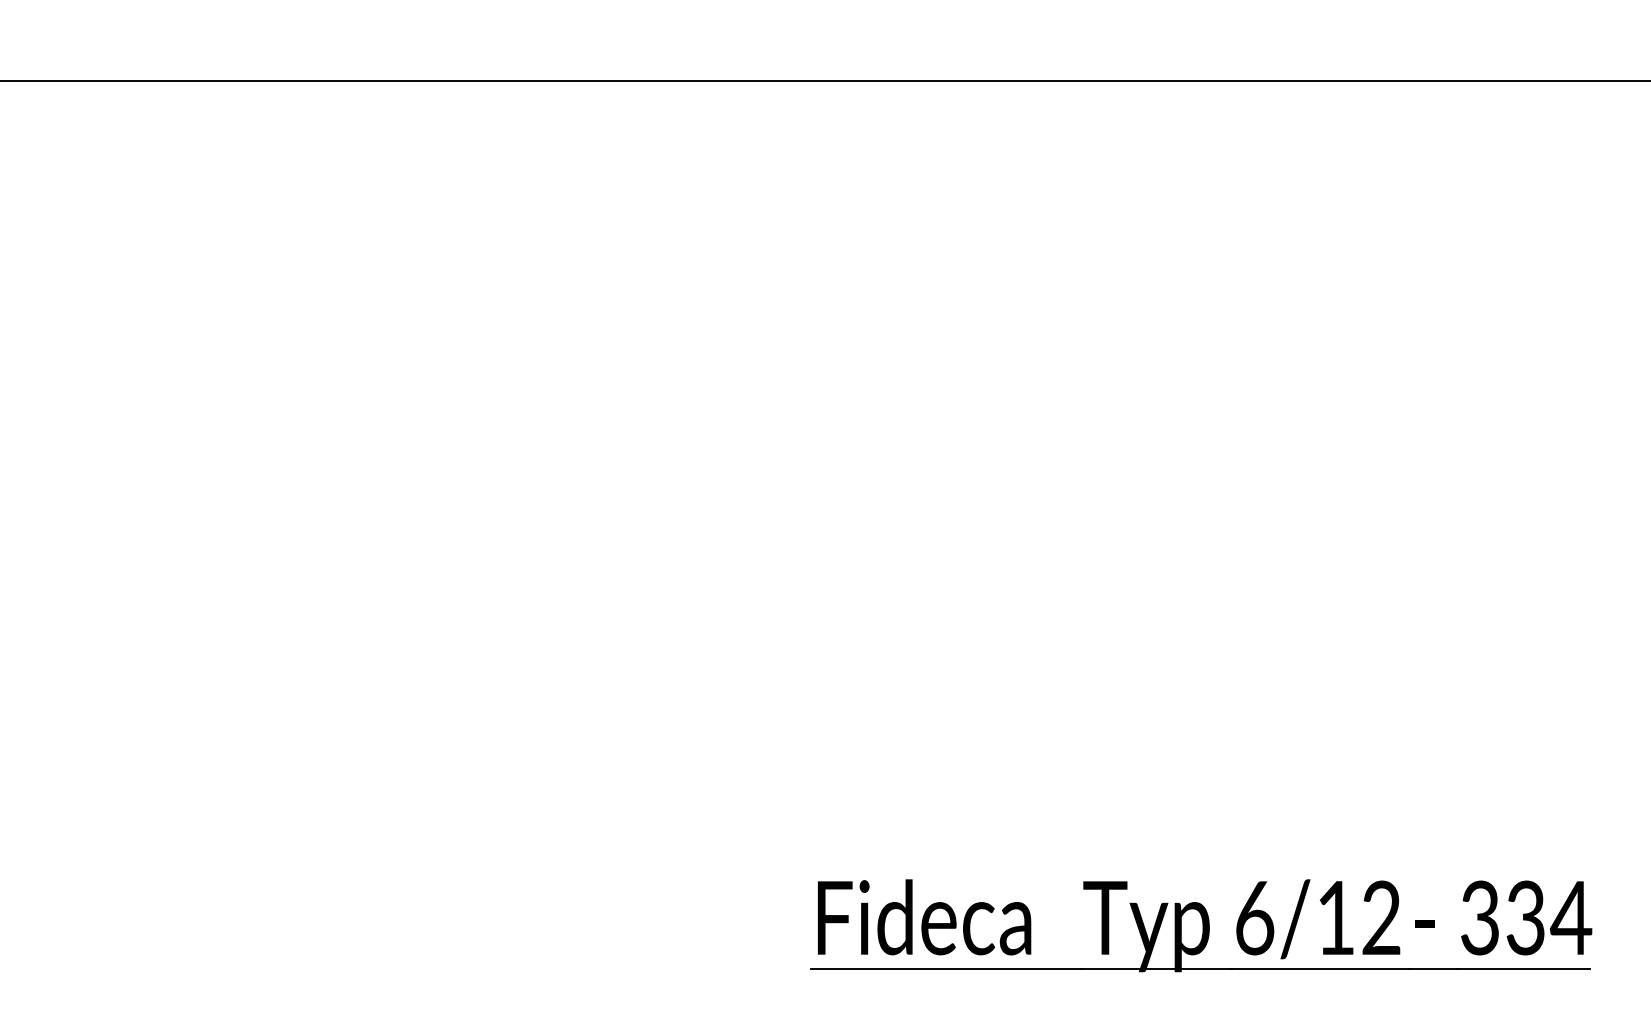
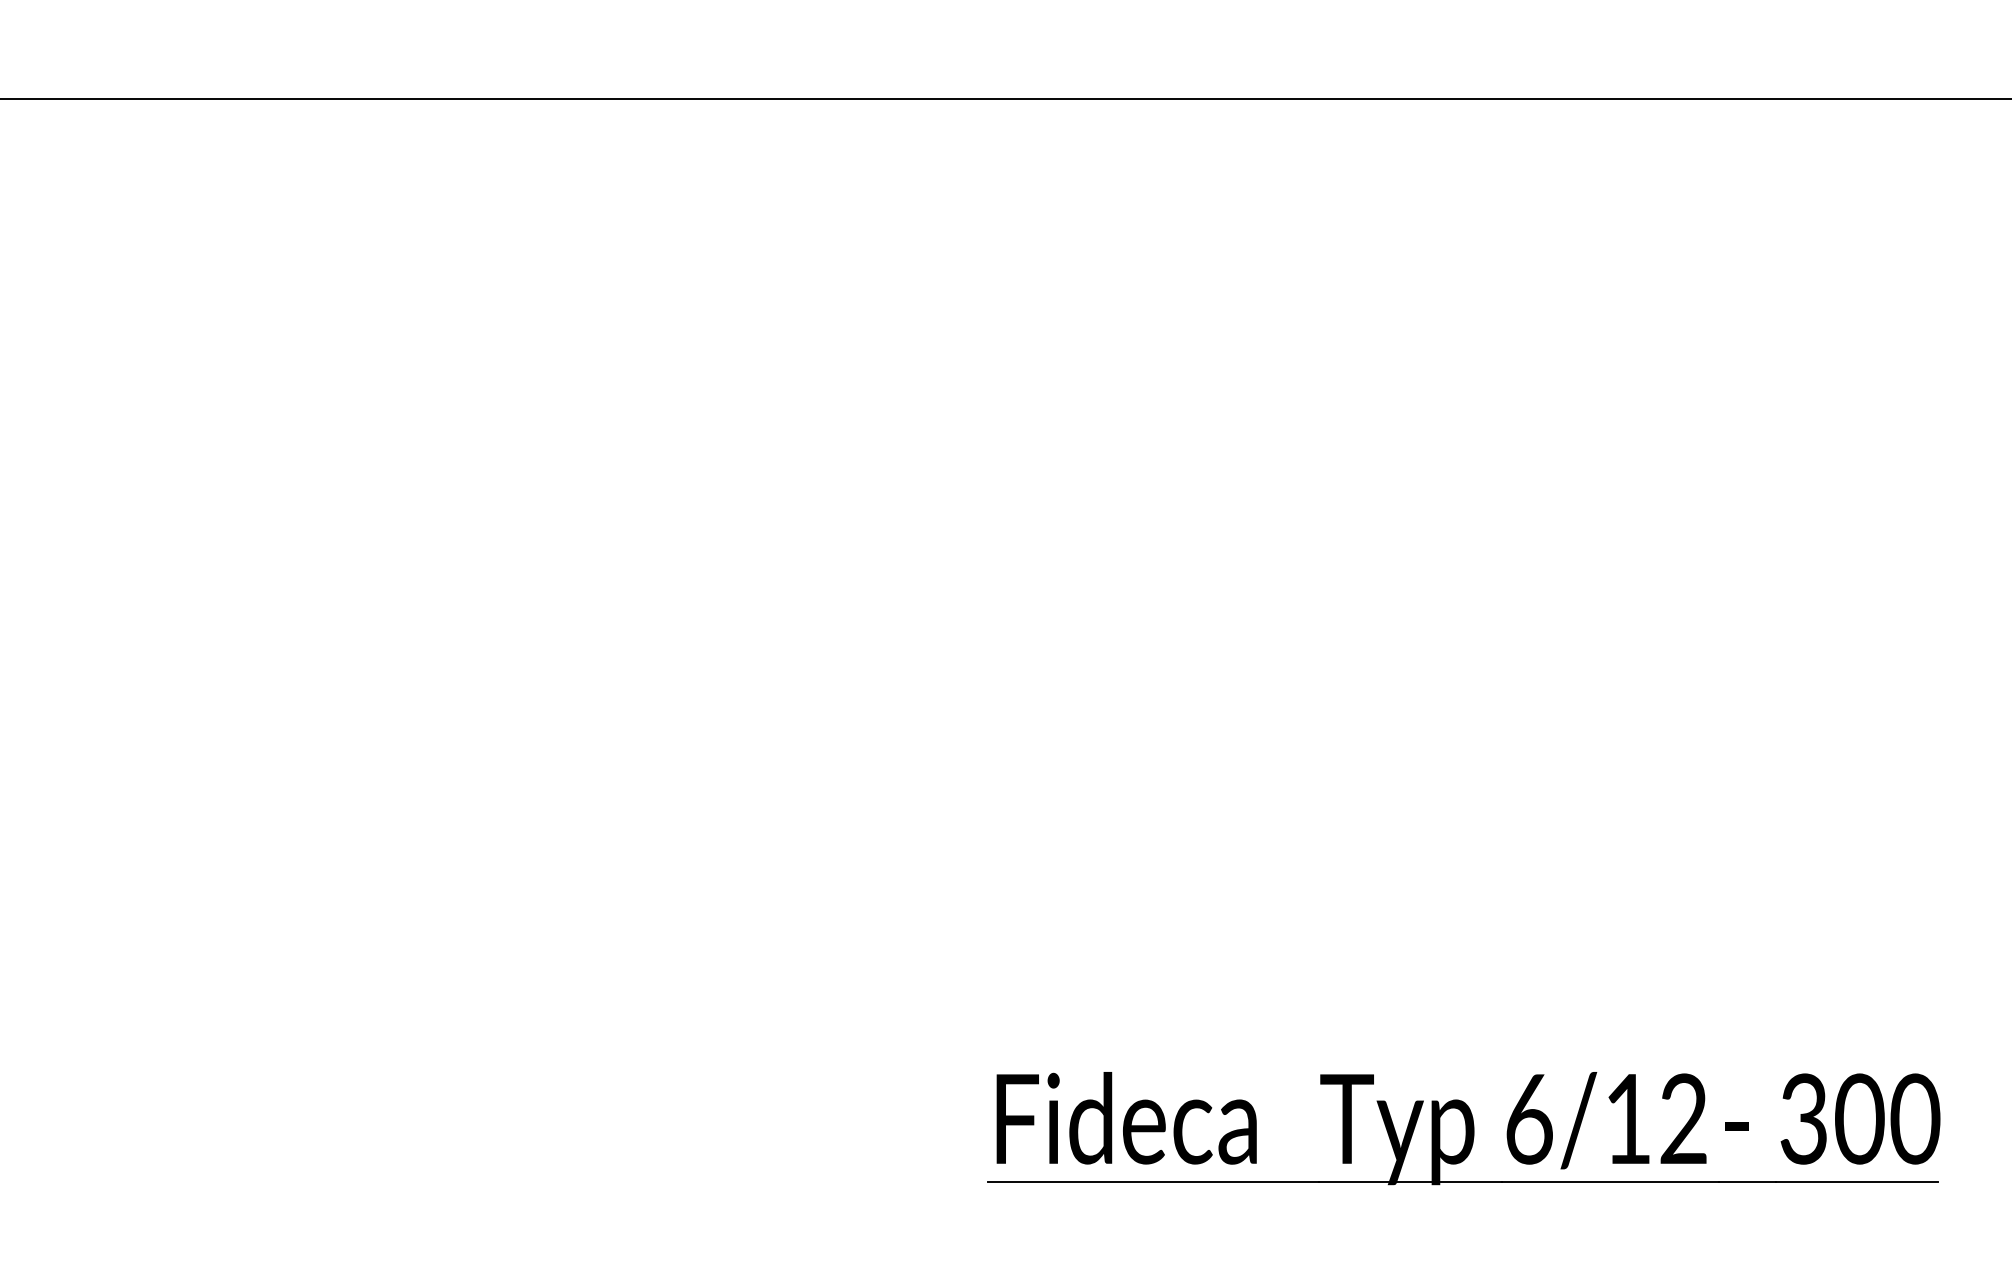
text: (1548, 917) -> (1887, 1118), 334 -> 300

